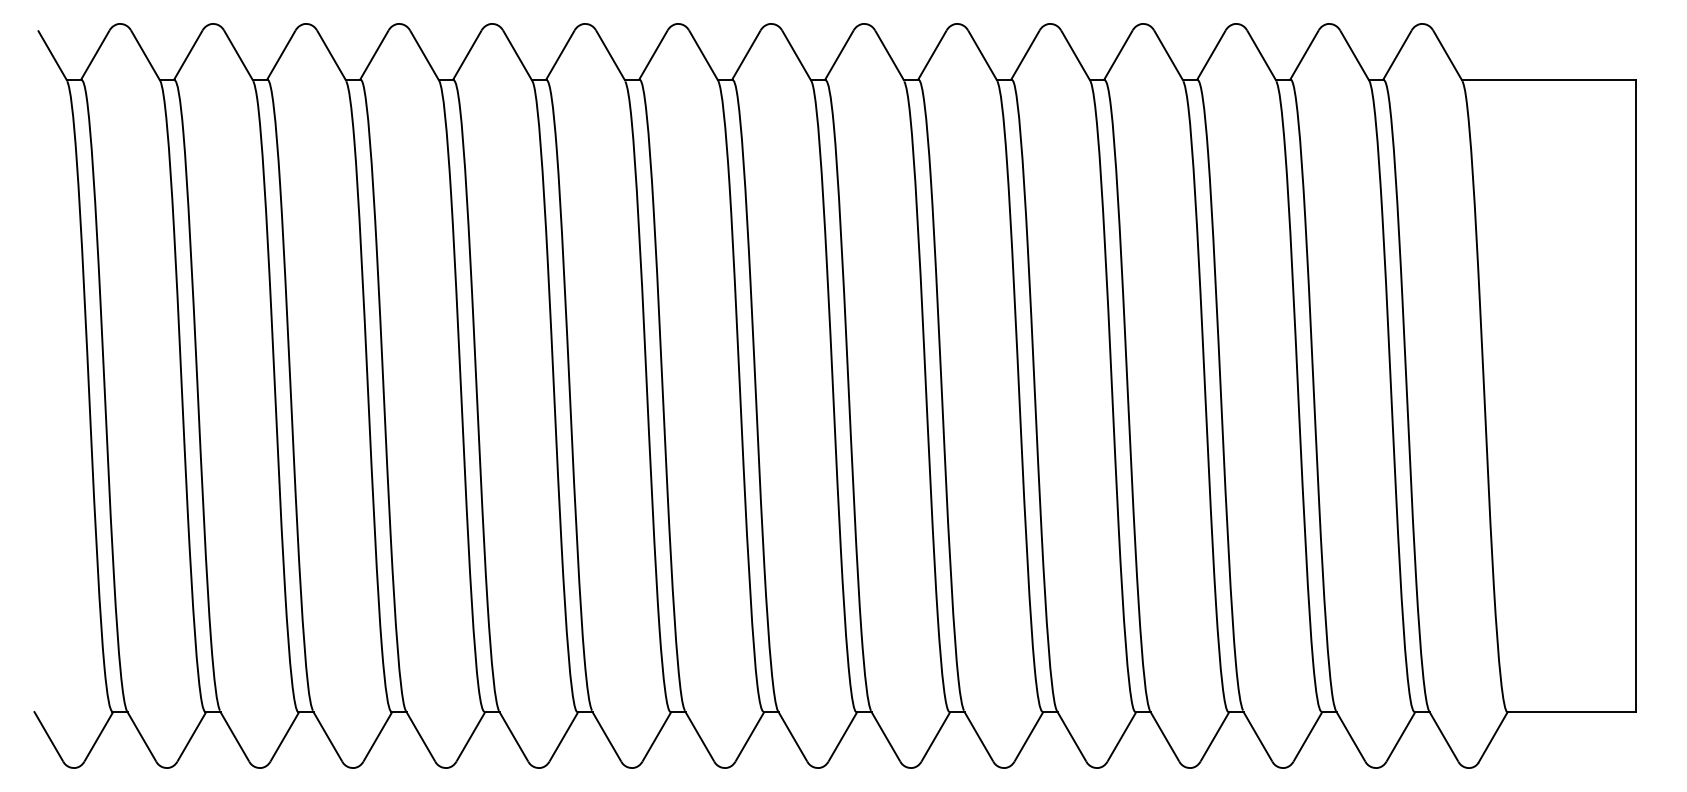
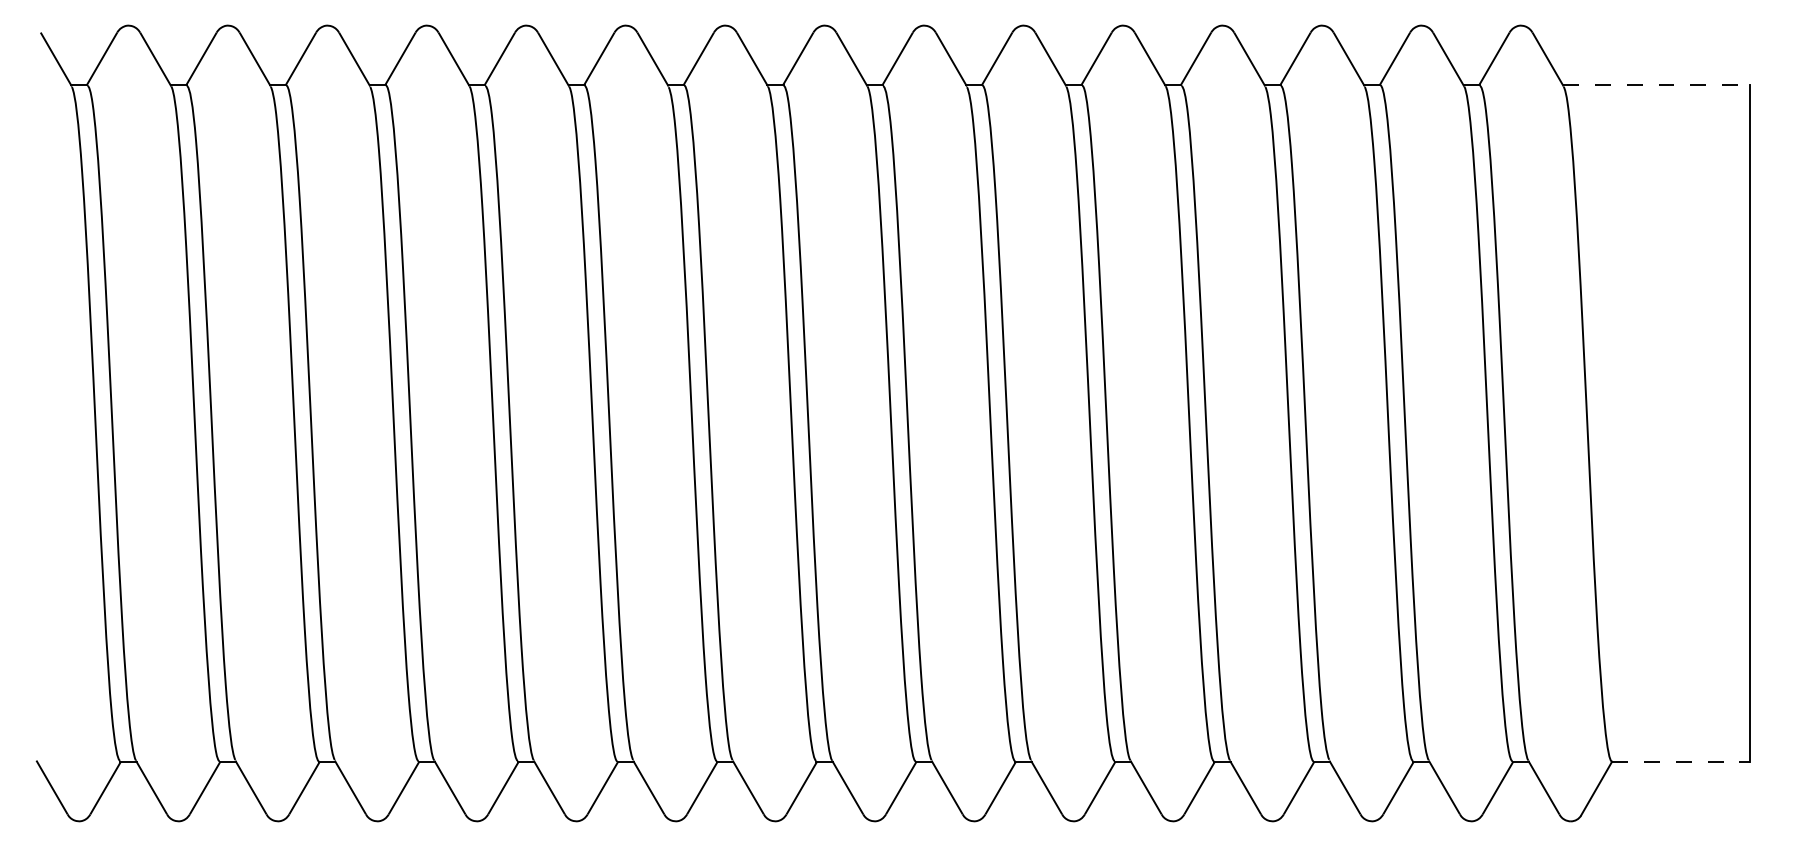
line: (1549, 79) -> (1656, 85), solid -> dashed
line: (1572, 712) -> (1681, 761), solid -> dashed

